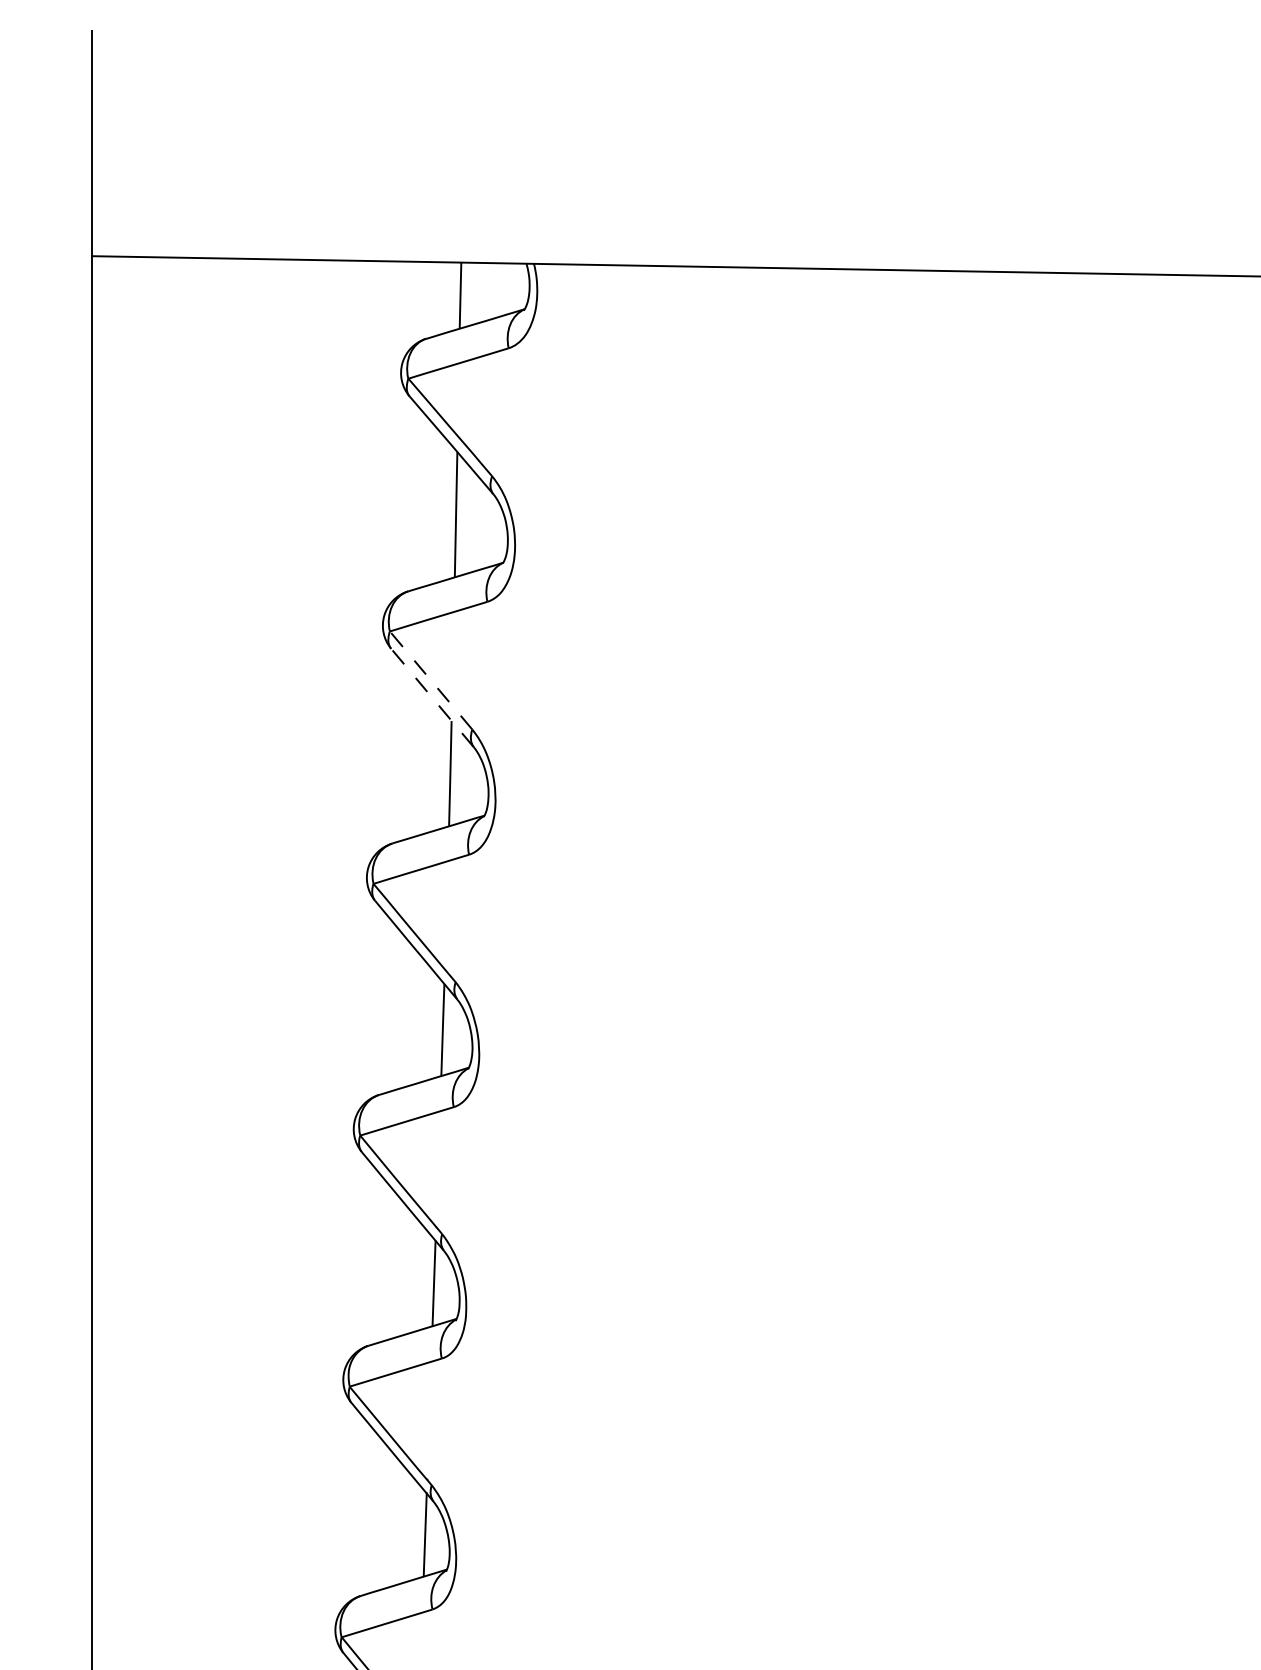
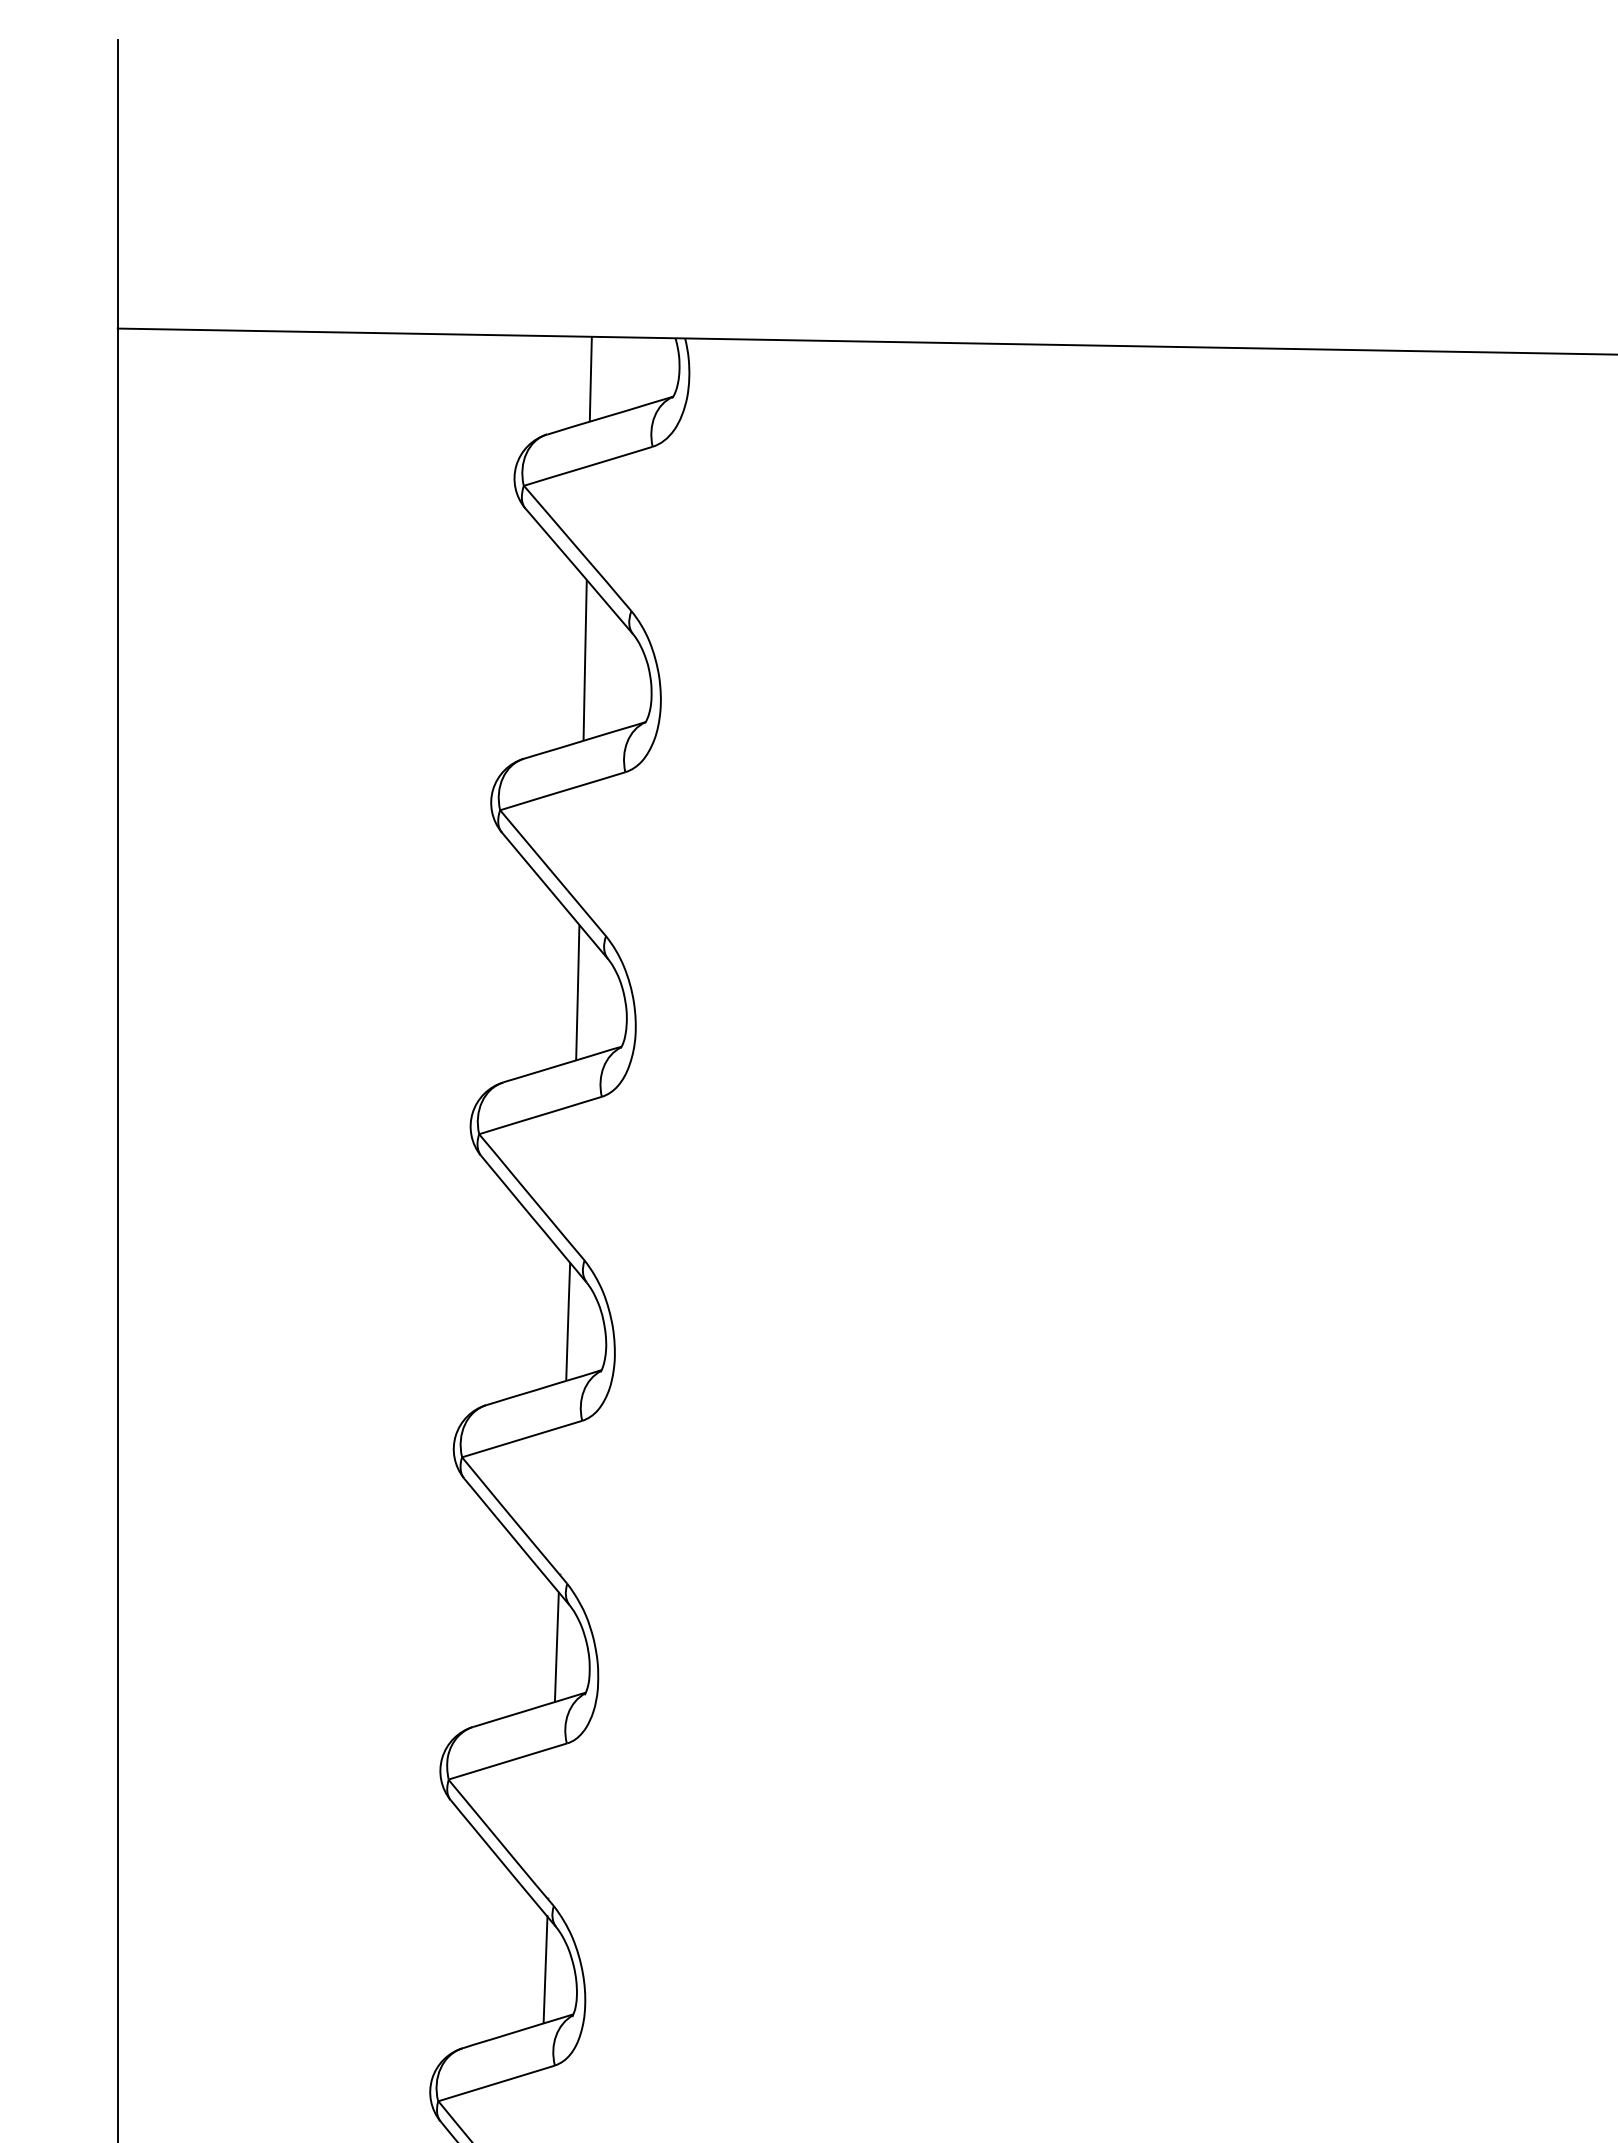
line: (430, 679) -> (552, 872), dashed -> solid
line: (432, 697) -> (554, 895), dashed -> solid

